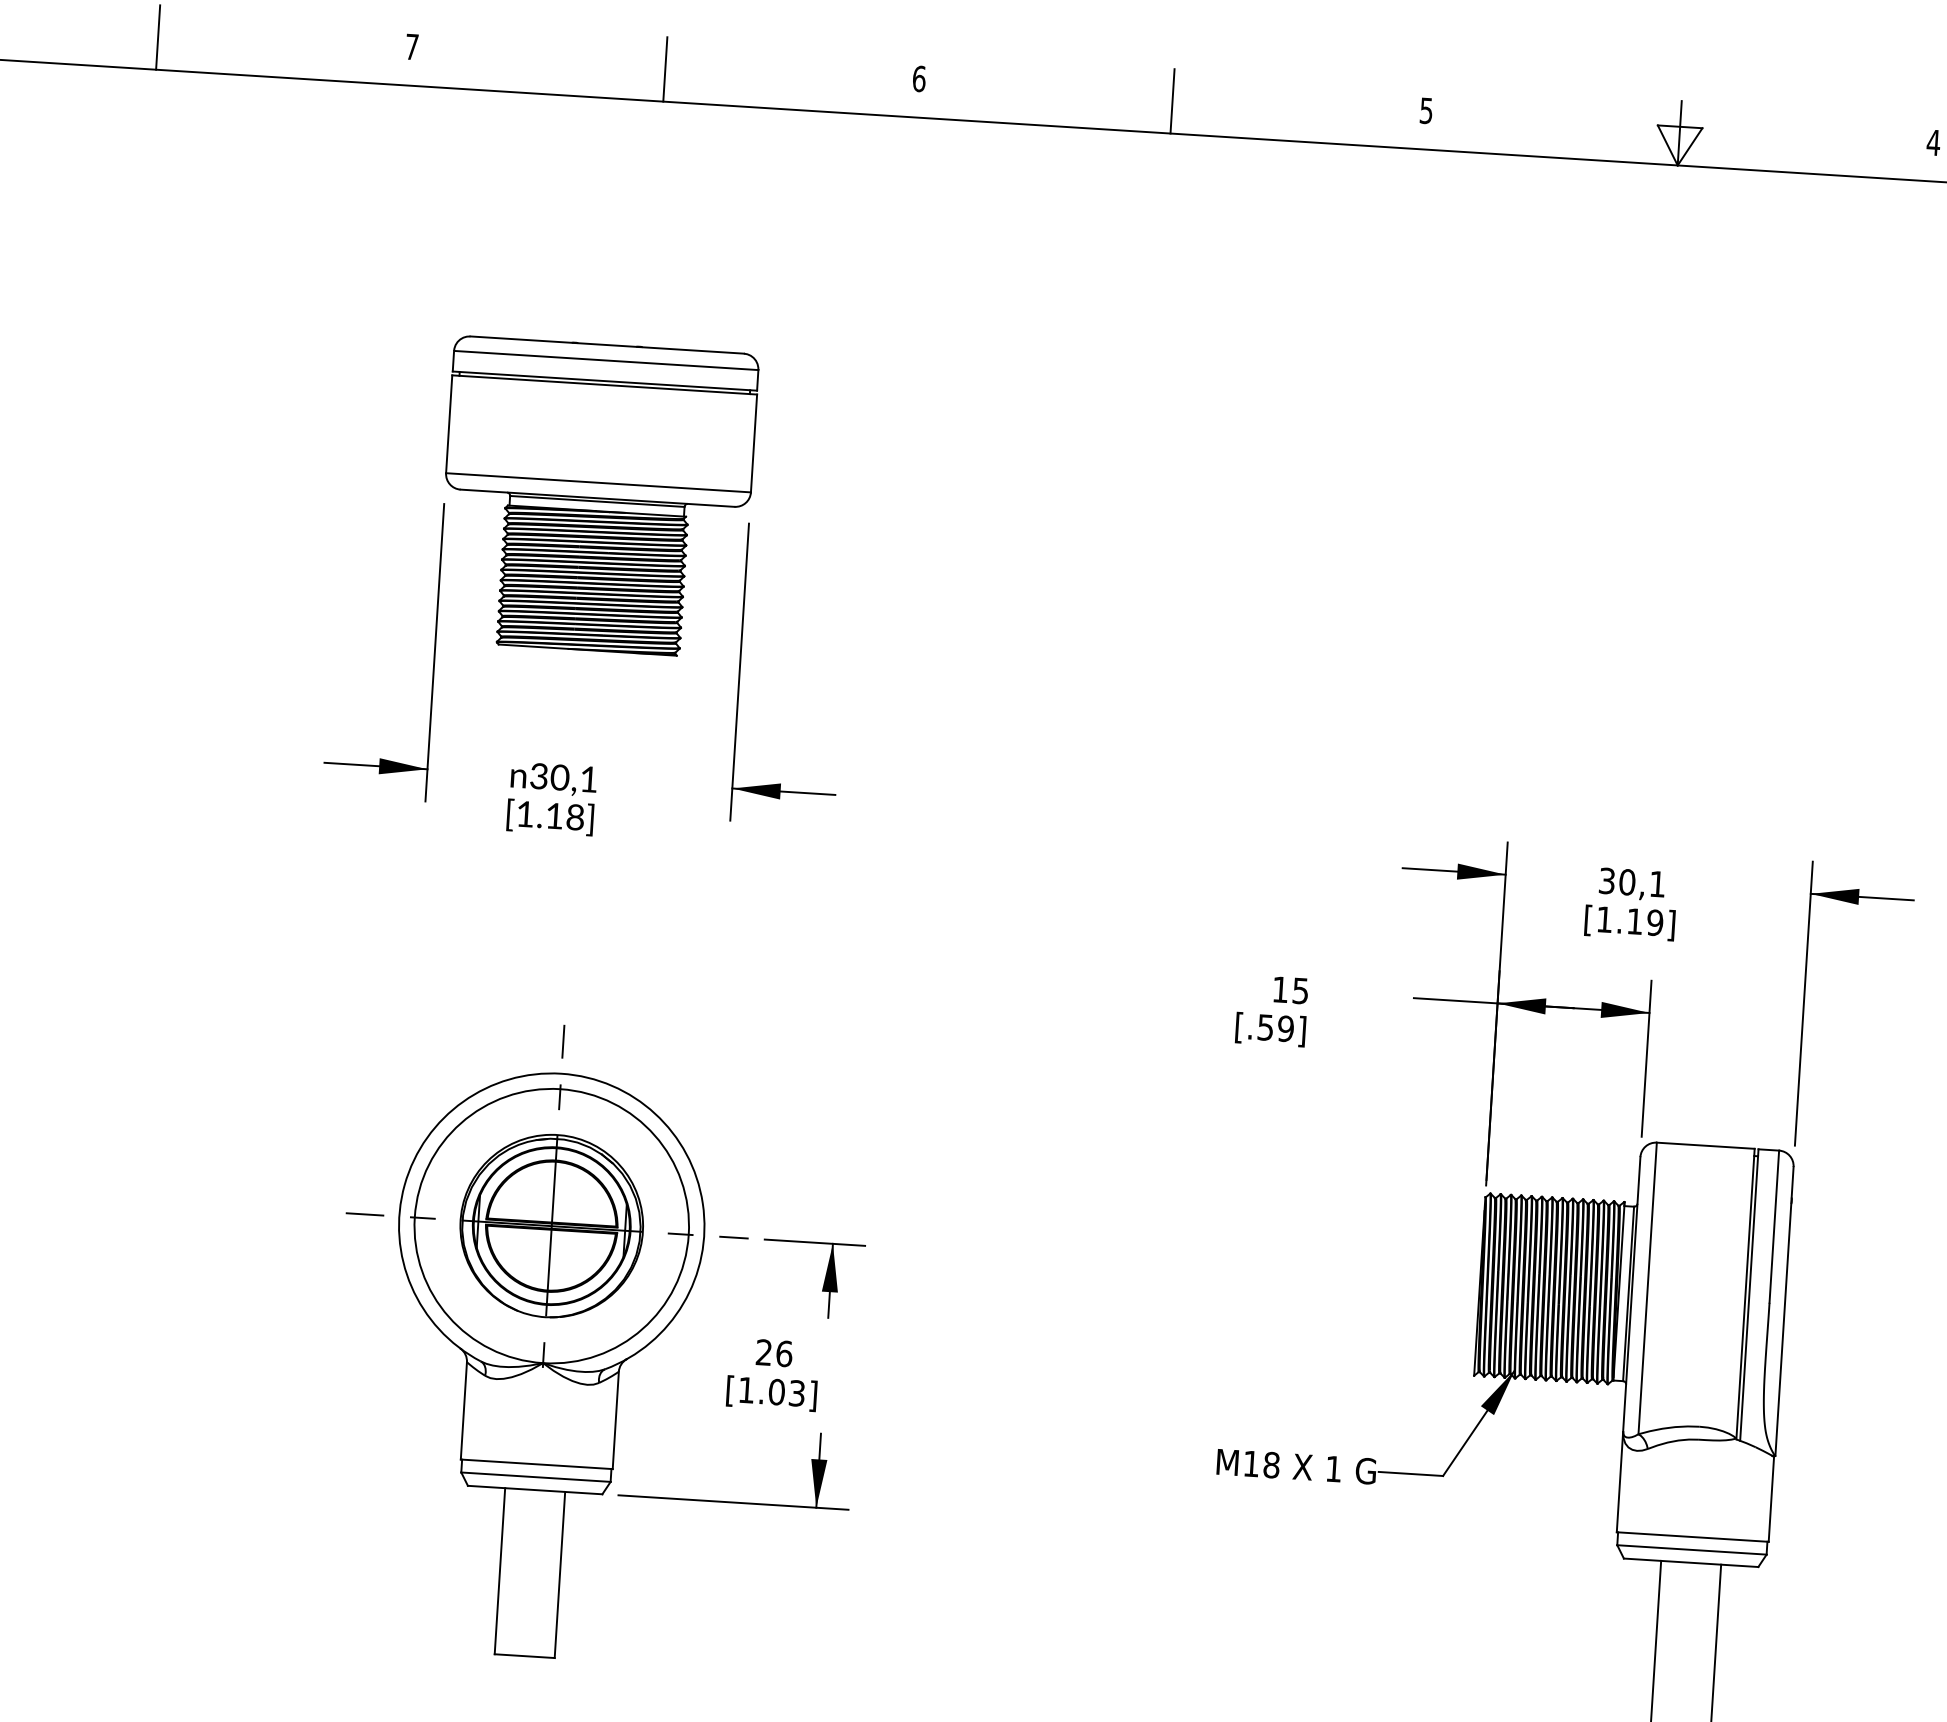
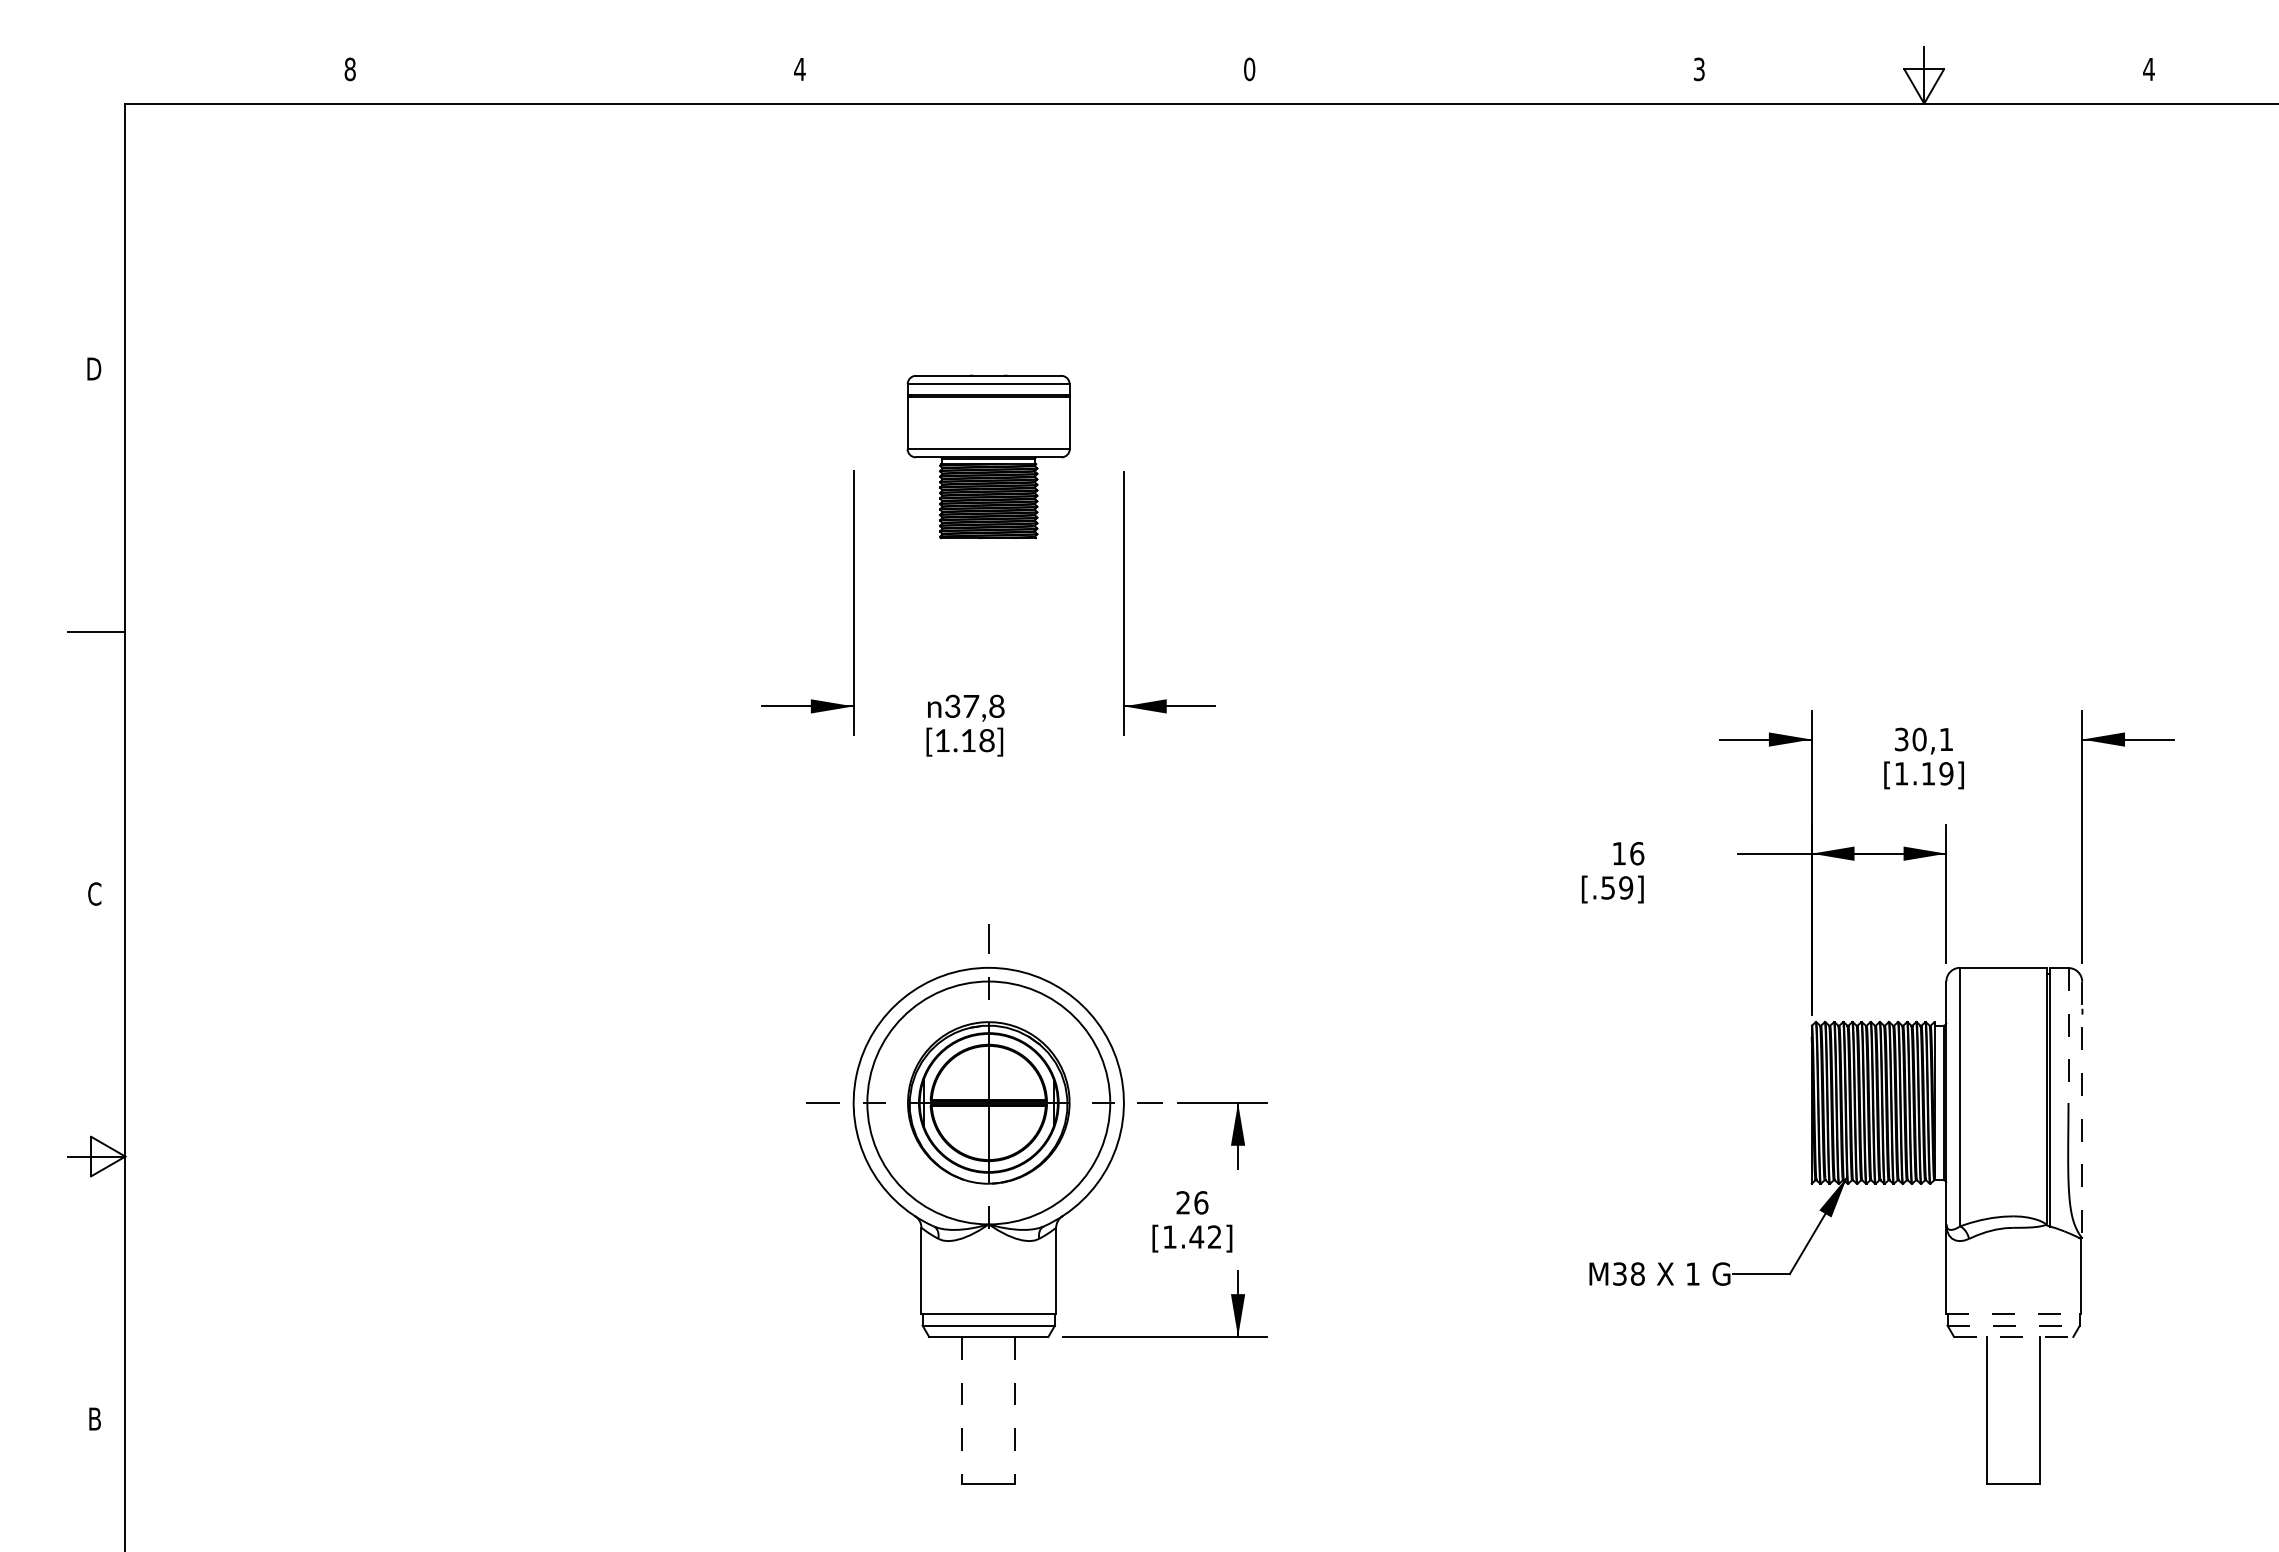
line: (158, 36) -> (575, 74), removed
text: (411, 47) -> (799, 69), 7 -> 4
line: (665, 68) -> (1024, 74), removed
text: (919, 77) -> (1249, 68), 6 -> 0
line: (1172, 100) -> (1474, 74), removed
text: (1426, 109) -> (1699, 68), 5 -> 3
part: (597, 496) -> (988, 456), size x0.6
text: (573, 777) -> (983, 705), 30,1 -> 37,8
text: (1301, 990) -> (1637, 853), 15 -> 16
line: (1774, 1227) -> (2068, 1036), solid -> dashed
line: (1784, 1311) -> (2082, 1109), solid -> dashed
text: (786, 1392) -> (1205, 1236), [1.03] -> [1.42]
text: (1251, 1463) -> (1619, 1273), M18 -> M38
line: (1693, 1537) -> (2014, 1314), solid -> dashed
line: (1692, 1549) -> (2014, 1325), solid -> dashed
line: (1690, 1562) -> (2013, 1336), solid -> dashed
line: (500, 1571) -> (962, 1410), solid -> dashed
line: (560, 1574) -> (1015, 1410), solid -> dashed

